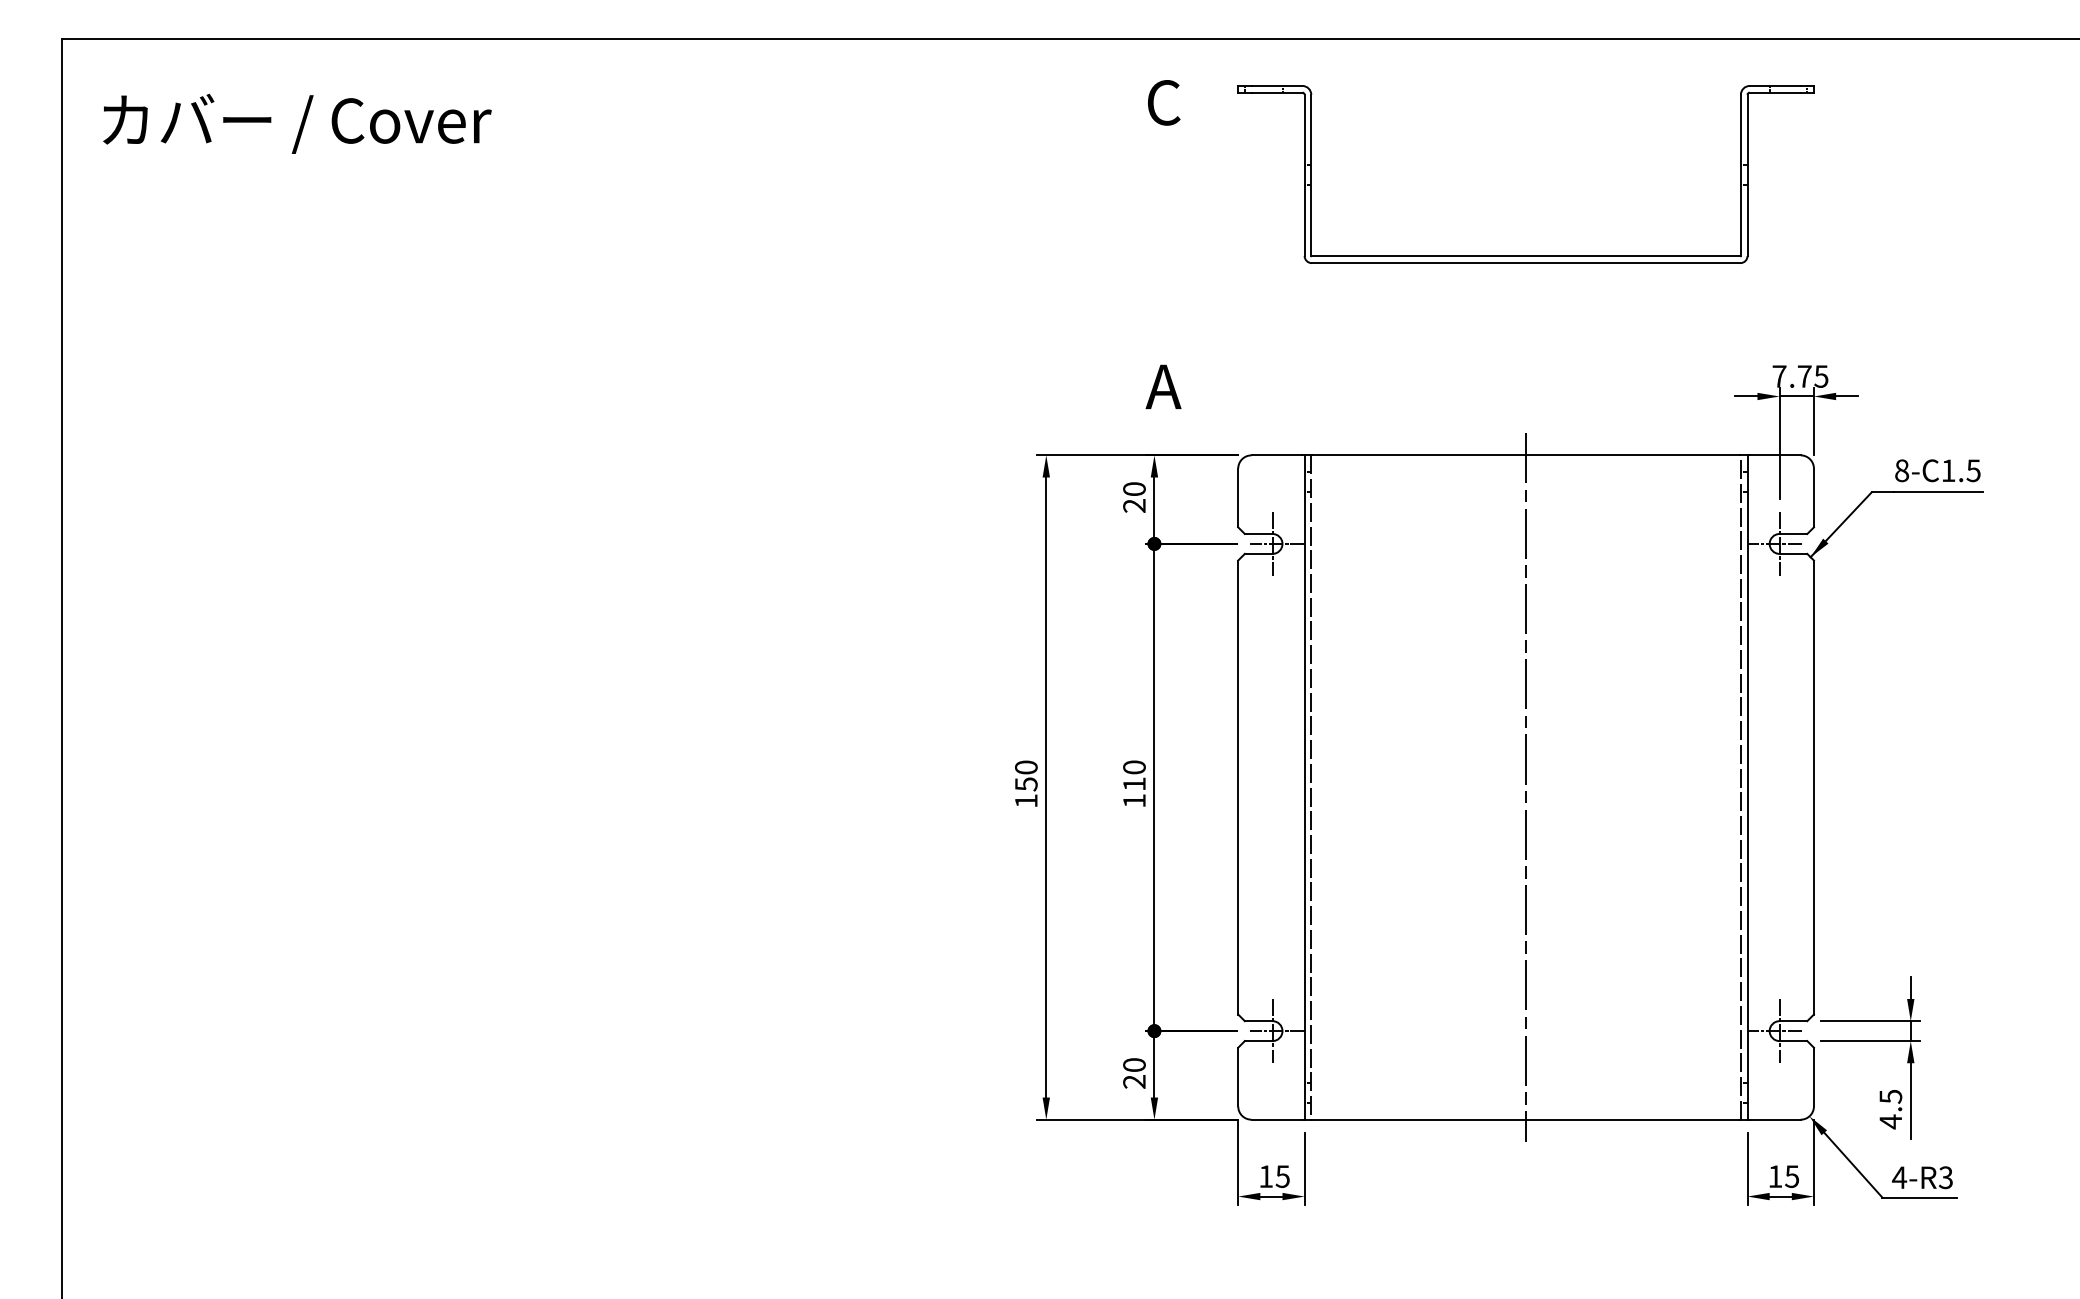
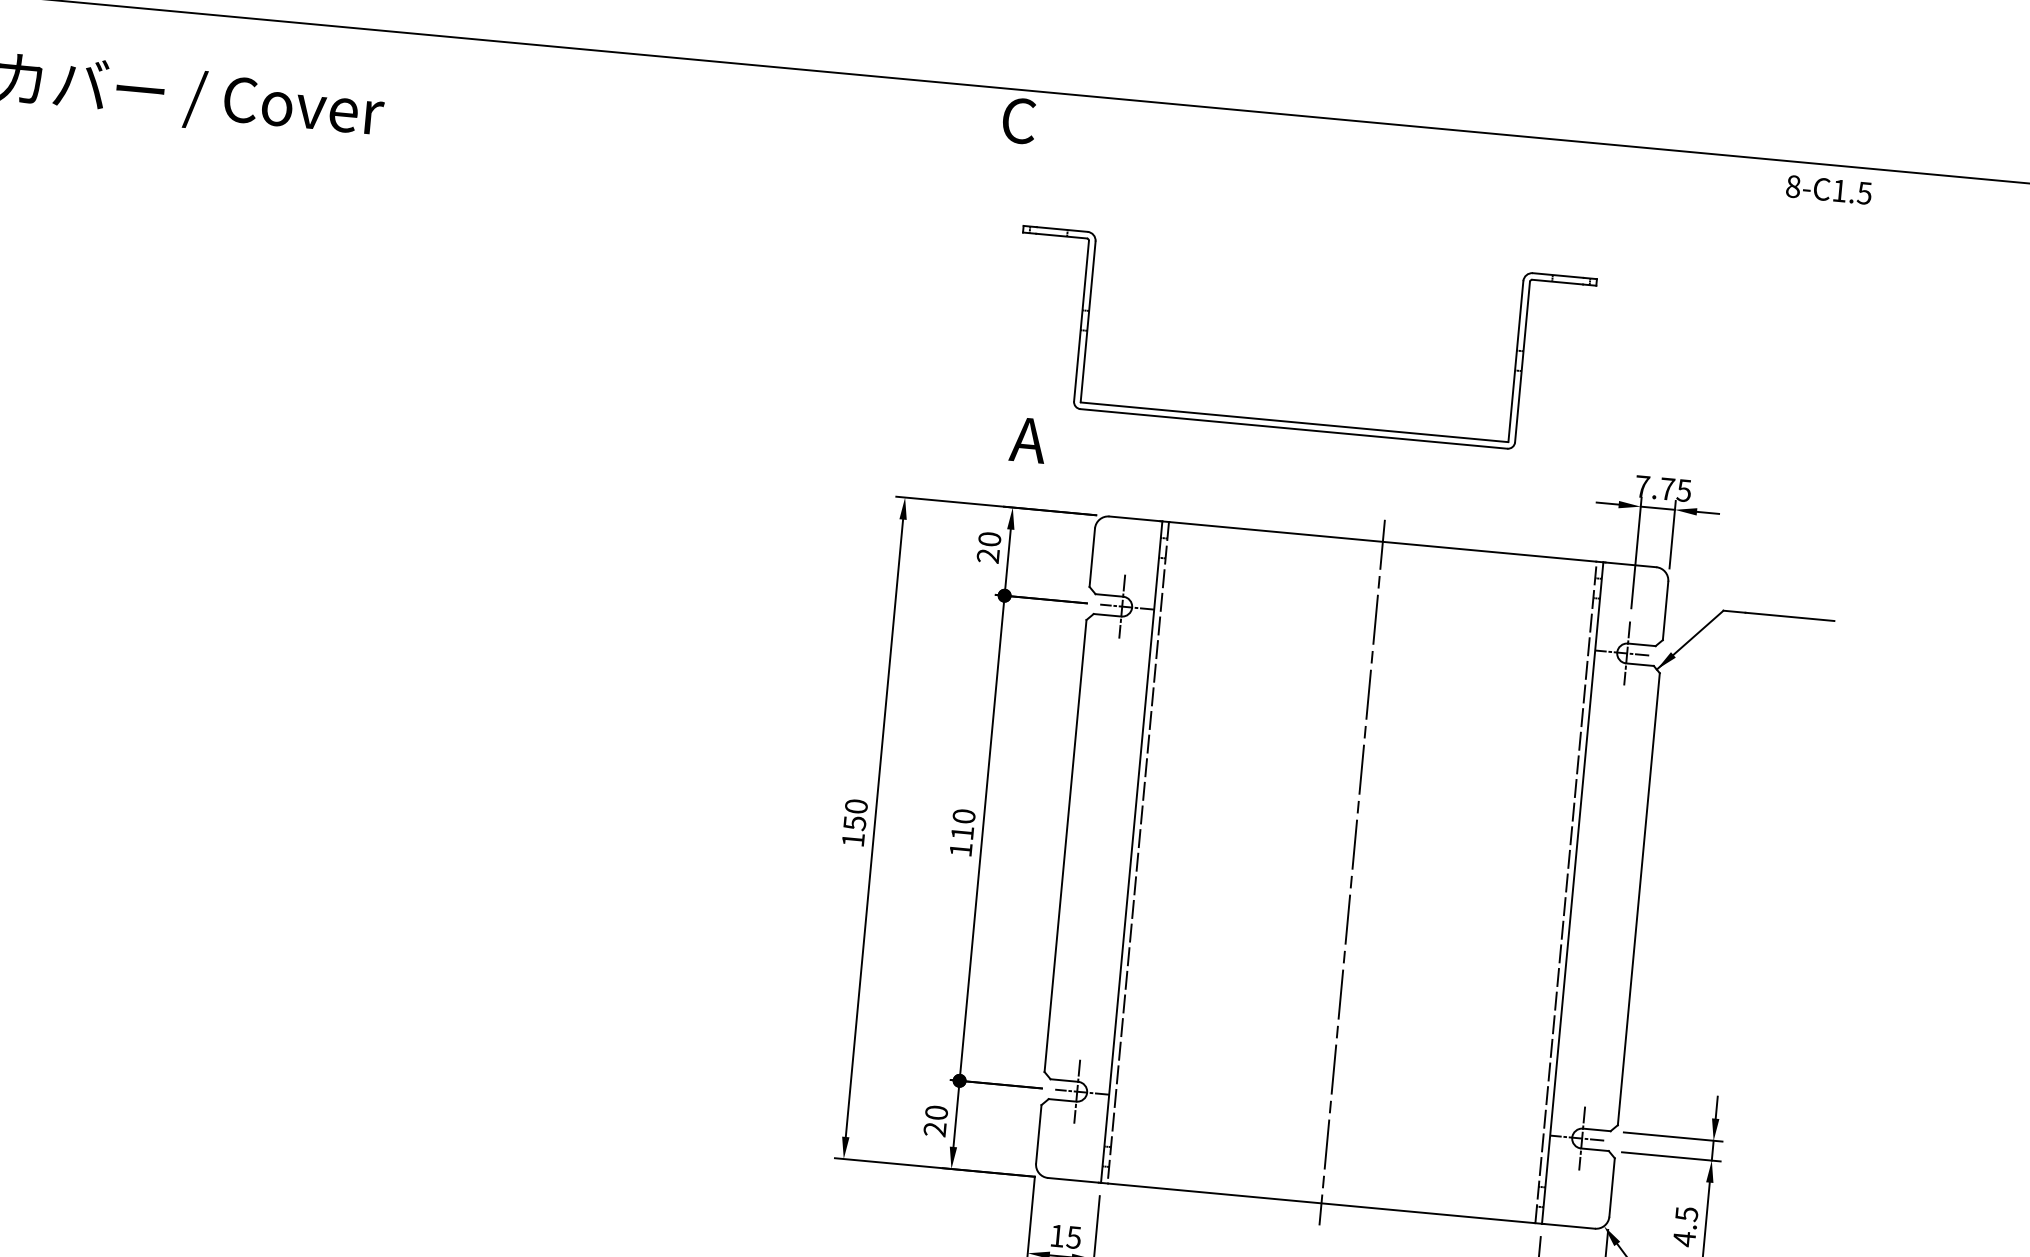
text: (1164, 102) -> (1019, 120), moved
part: (1525, 255) -> (1294, 421), moved
text: (1937, 470) -> (1828, 189), moved

